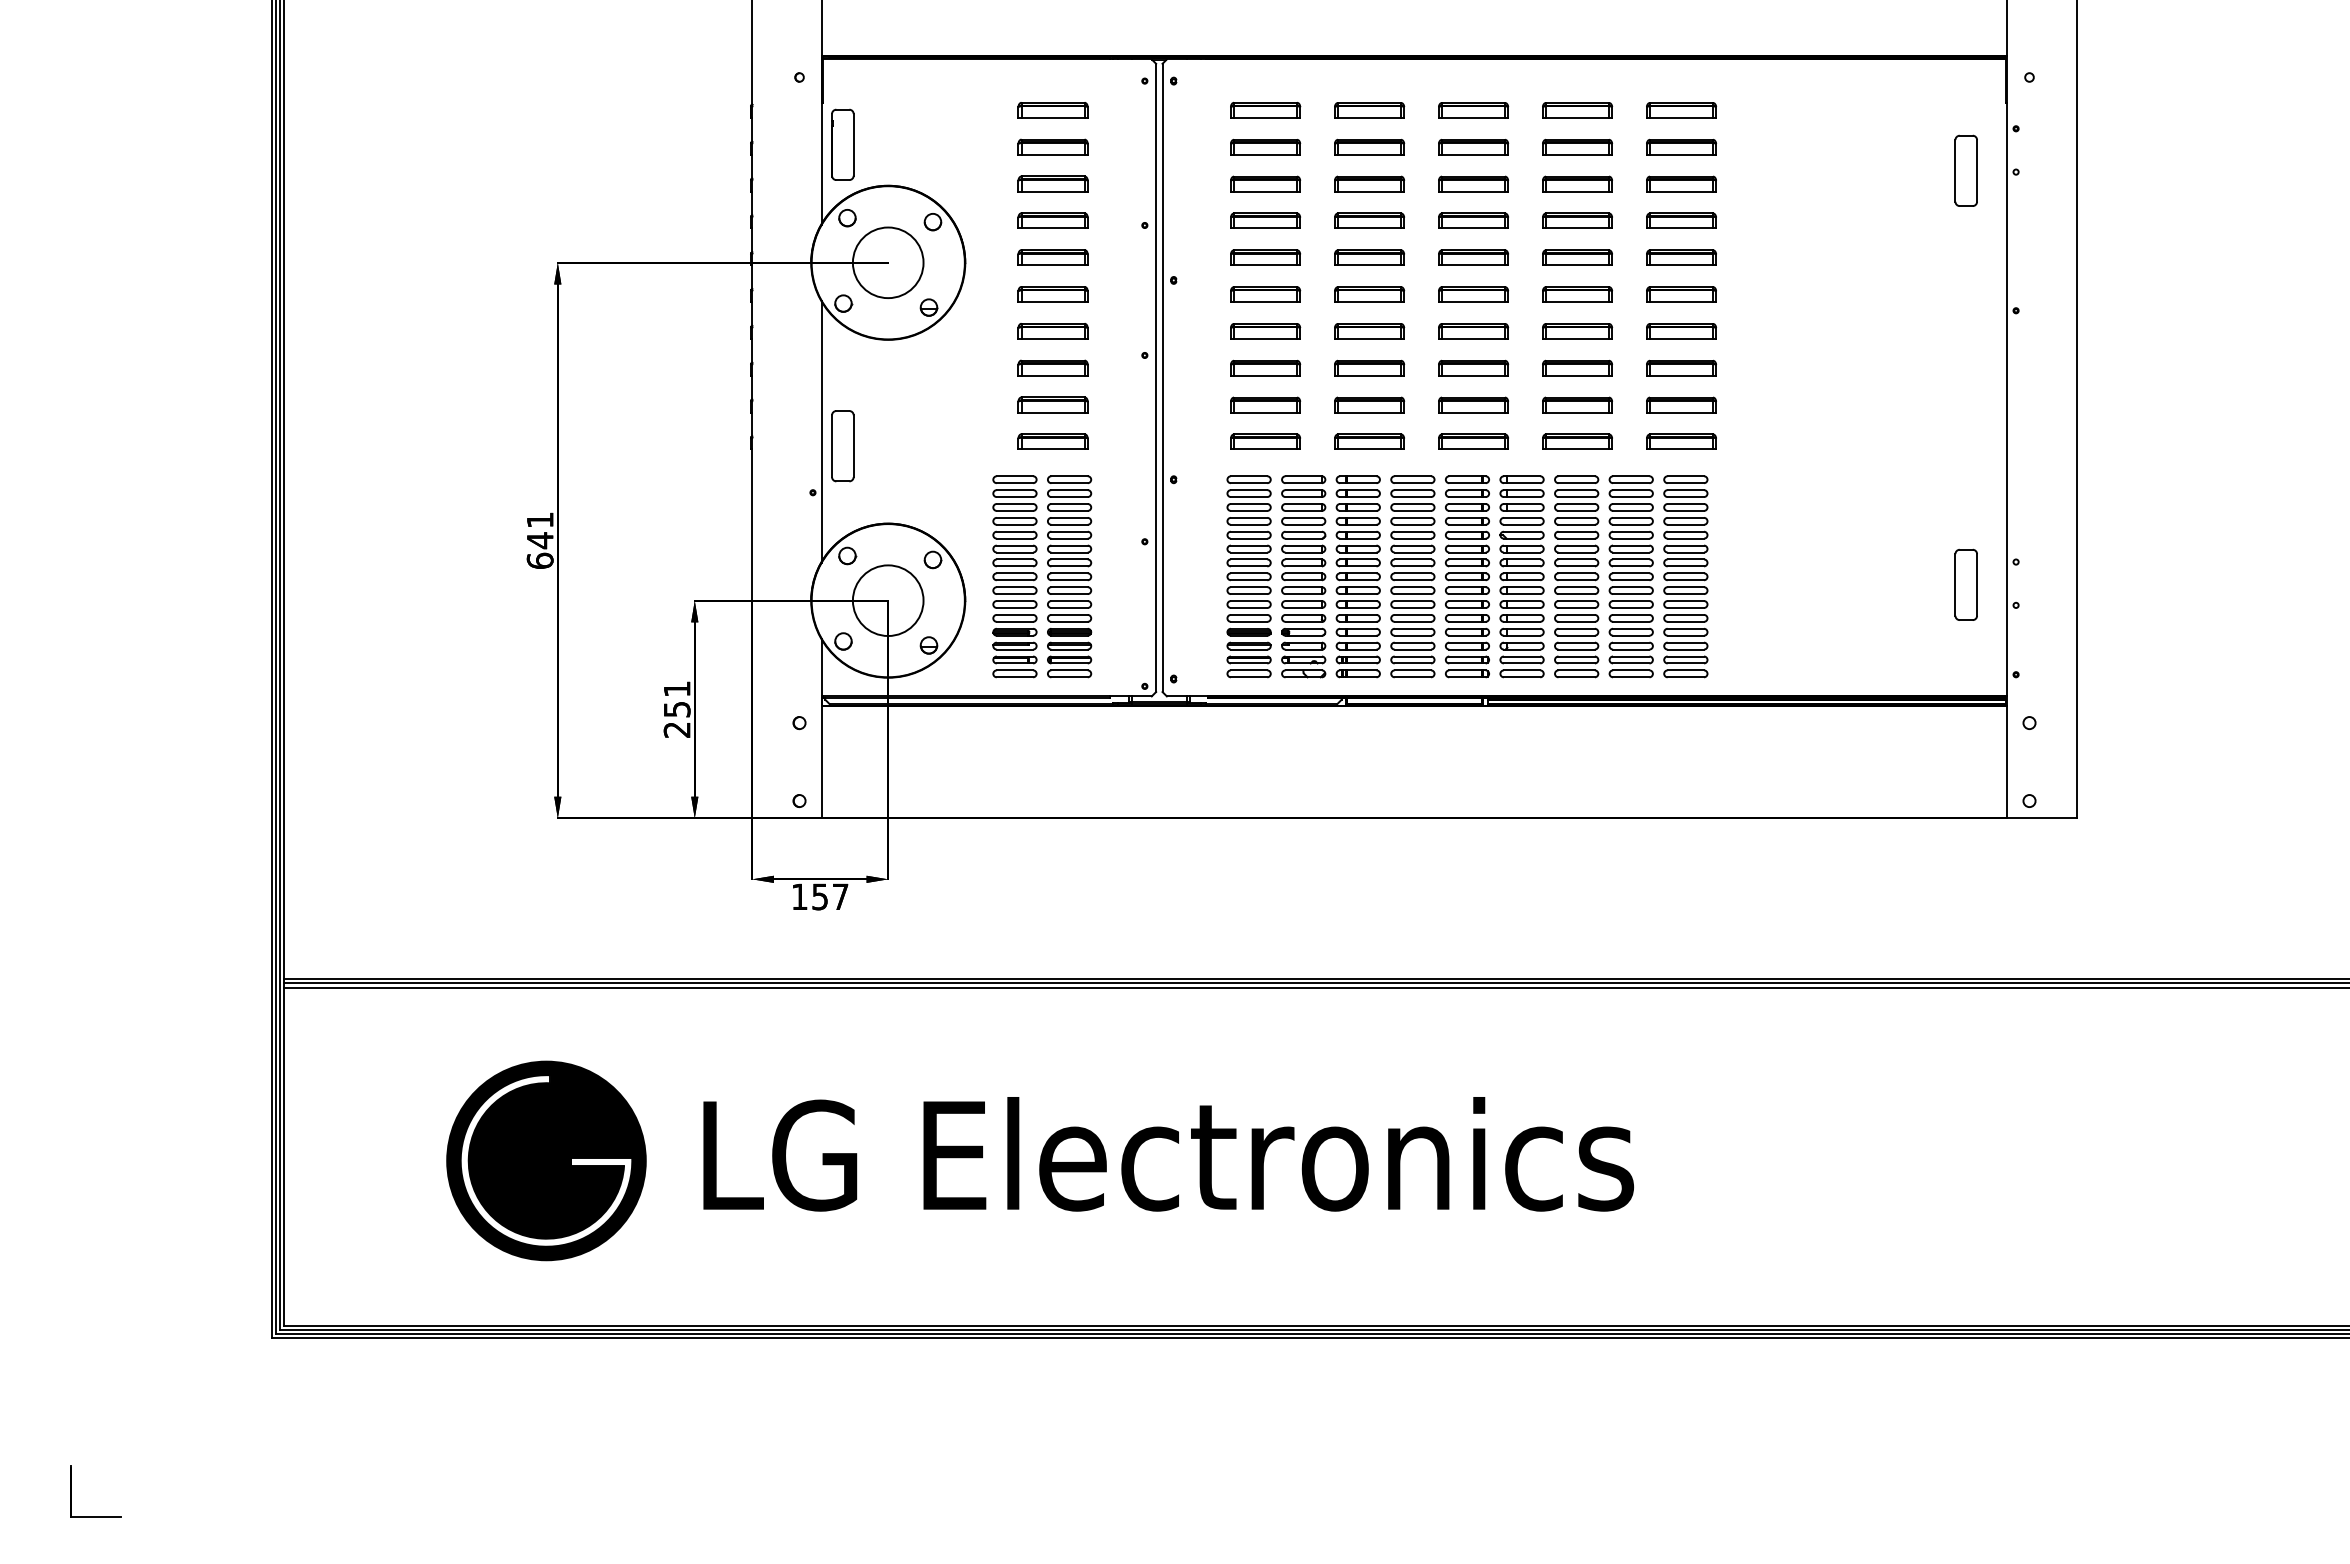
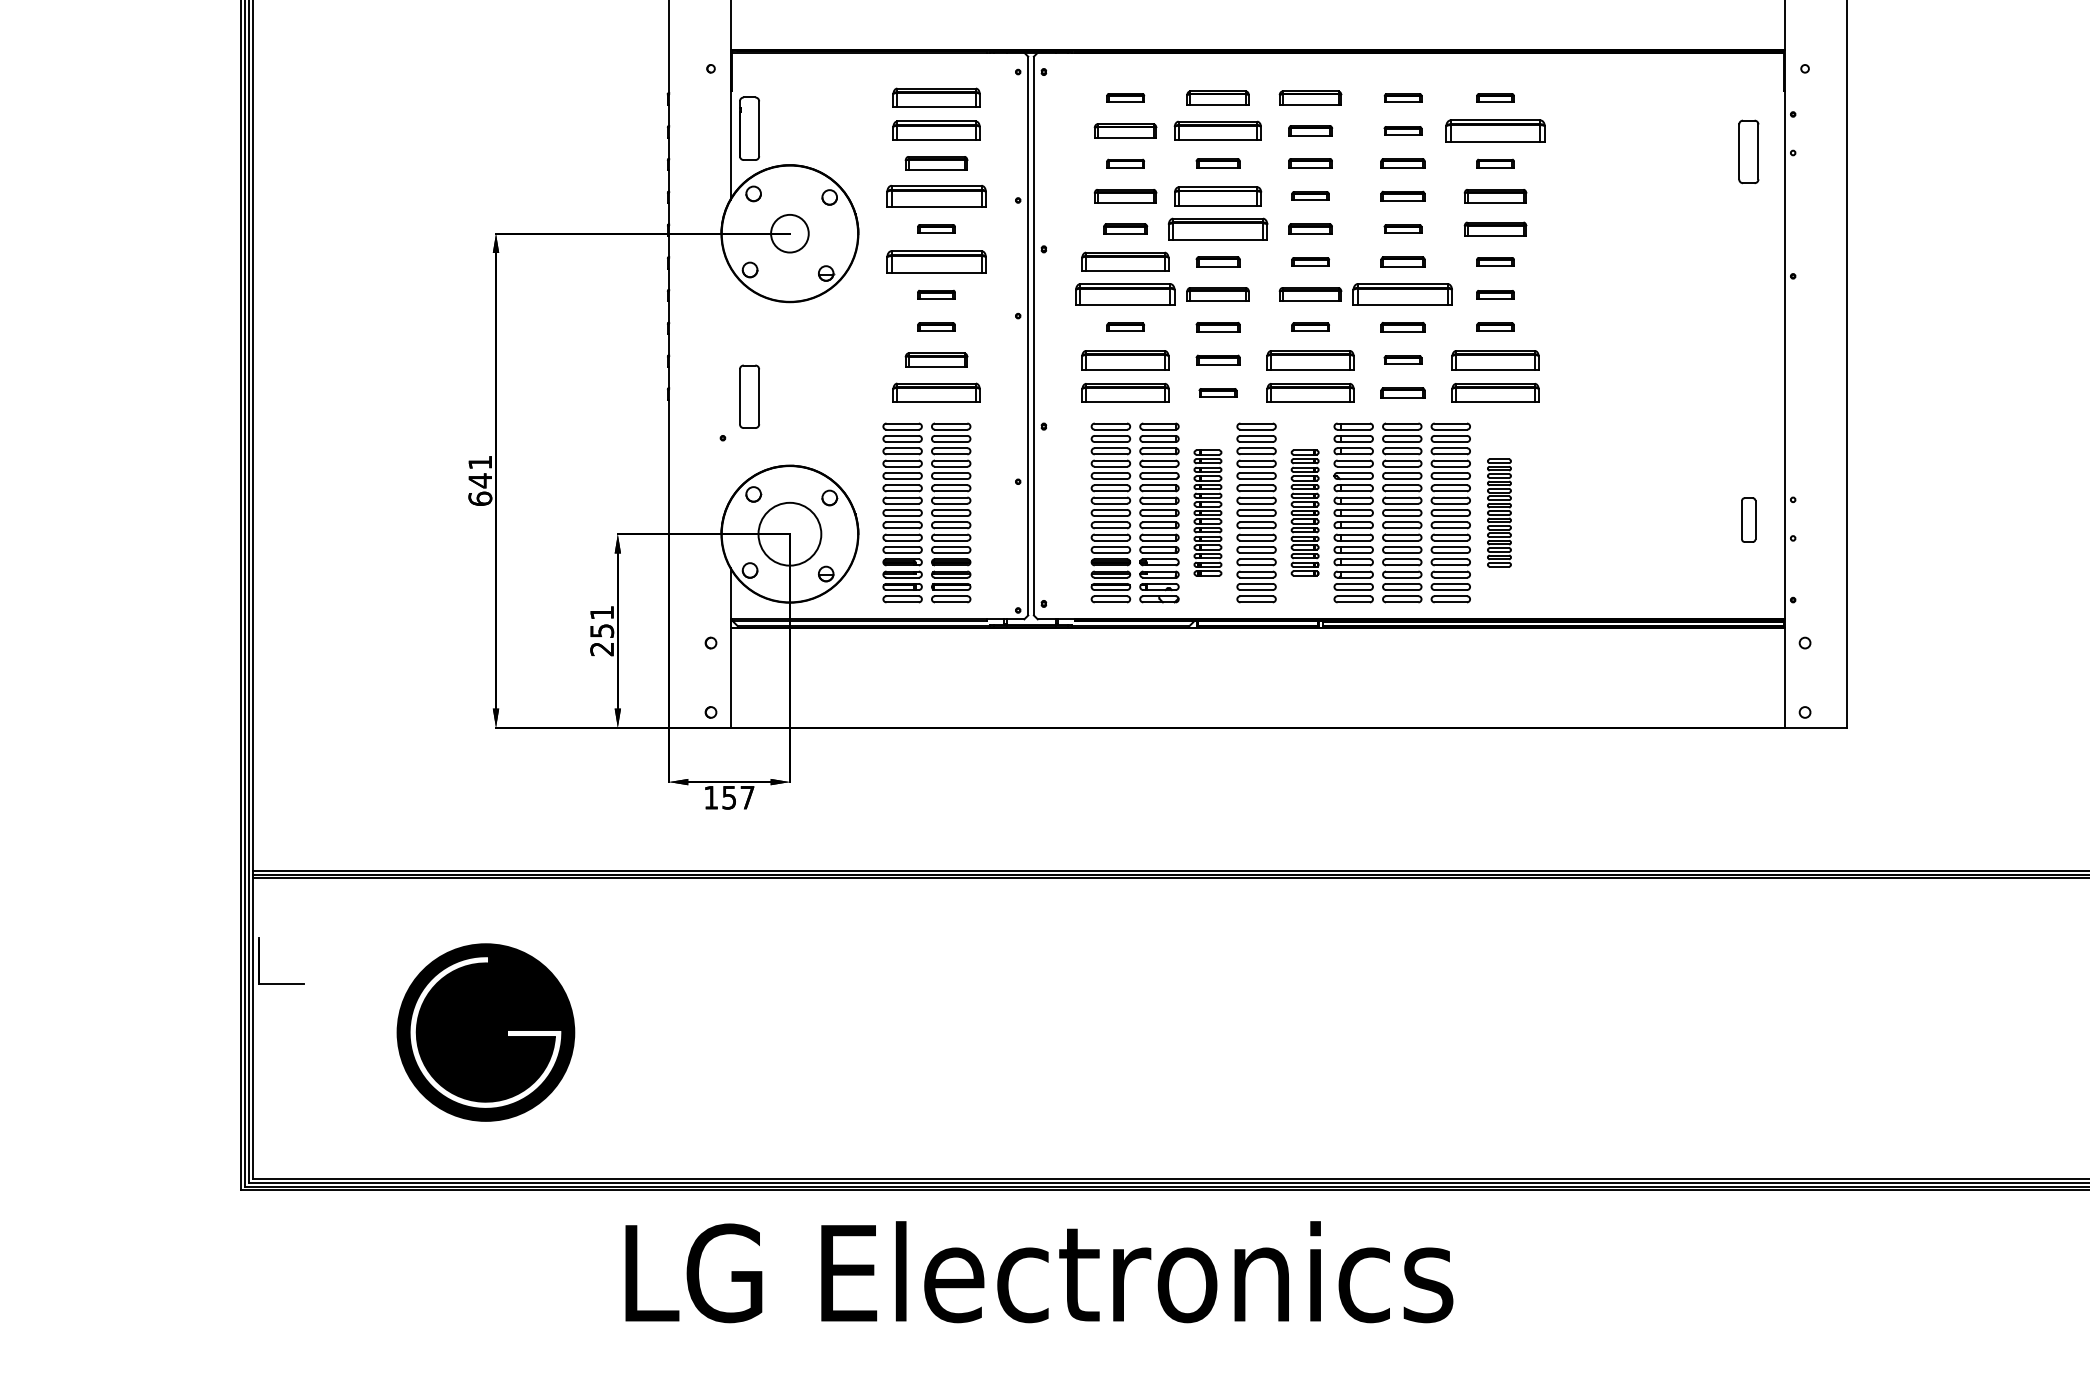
part: (1265, 109) -> (1125, 97), size x0.6
part: (1052, 110) -> (936, 98), size x1.4
part: (1577, 110) -> (1403, 98), size x0.6
part: (1681, 110) -> (1495, 98), size x0.6
part: (1052, 146) -> (936, 130), size x1.4
part: (1369, 146) -> (1218, 130), size x1.4
part: (1473, 146) -> (1310, 130), size x0.7
part: (1577, 146) -> (1403, 130), size x0.6
part: (1681, 146) -> (1495, 130), size x1.6
part: (1265, 183) -> (1125, 163), size x0.6
part: (1369, 183) -> (1218, 163), size x0.7
part: (1473, 183) -> (1310, 163), size x0.7
part: (1577, 183) -> (1403, 163), size x0.7
part: (1681, 183) -> (1495, 163), size x0.6
part: (1052, 220) -> (936, 196), size x1.6
part: (1369, 220) -> (1218, 196), size x1.4
part: (1473, 220) -> (1310, 196), size x0.6
part: (1577, 220) -> (1403, 196), size x0.7
part: (1052, 257) -> (936, 228), size x0.6
part: (1265, 257) -> (1125, 228), size x0.7
part: (1369, 257) -> (1218, 228), size x1.6
part: (1473, 257) -> (1310, 228), size x0.7
part: (1577, 257) -> (1403, 228), size x0.6
circle: (887, 262) -> (789, 233), size x0.6
part: (1052, 294) -> (936, 261), size x1.6
part: (1265, 294) -> (1125, 261), size x1.4
part: (1369, 294) -> (1218, 261), size x0.7
part: (1473, 294) -> (1310, 261), size x0.6
part: (1577, 294) -> (1403, 261), size x0.7
part: (1681, 294) -> (1495, 261), size x0.6
part: (1052, 331) -> (936, 294), size x0.6
part: (1265, 331) -> (1125, 294), size x1.6
part: (1577, 331) -> (1403, 294), size x1.6
part: (1681, 331) -> (1495, 294), size x0.6
part: (1052, 367) -> (936, 326), size x0.6
part: (1265, 367) -> (1125, 326), size x0.6
part: (1369, 367) -> (1218, 326), size x0.7
part: (1473, 367) -> (1310, 326), size x0.6
part: (1577, 367) -> (1403, 326), size x0.7
part: (1681, 367) -> (1495, 326), size x0.6
part: (1265, 404) -> (1125, 359), size x1.4
part: (1369, 404) -> (1218, 359), size x0.7
part: (1473, 404) -> (1310, 359), size x1.4
part: (1577, 404) -> (1403, 359), size x0.6
part: (1681, 404) -> (1495, 359), size x1.4
line: (821, 431) -> (730, 383), removed
part: (1052, 441) -> (936, 392), size x1.4
part: (1265, 441) -> (1125, 392), size x1.4
part: (1369, 441) -> (1218, 392), size x0.6
part: (1473, 441) -> (1310, 392), size x1.4
part: (1577, 441) -> (1403, 392), size x0.7
part: (1681, 441) -> (1495, 392), size x1.4
part: (1357, 576) -> (1207, 512), size x0.7
part: (1467, 576) -> (1305, 512), size x0.7
part: (1685, 576) -> (1499, 512), size x0.6
part: (1965, 584) -> (1748, 519), size x0.7
text: (1168, 1154) -> (1039, 1272), moved
part: (71, 1491) -> (260, 961), moved

